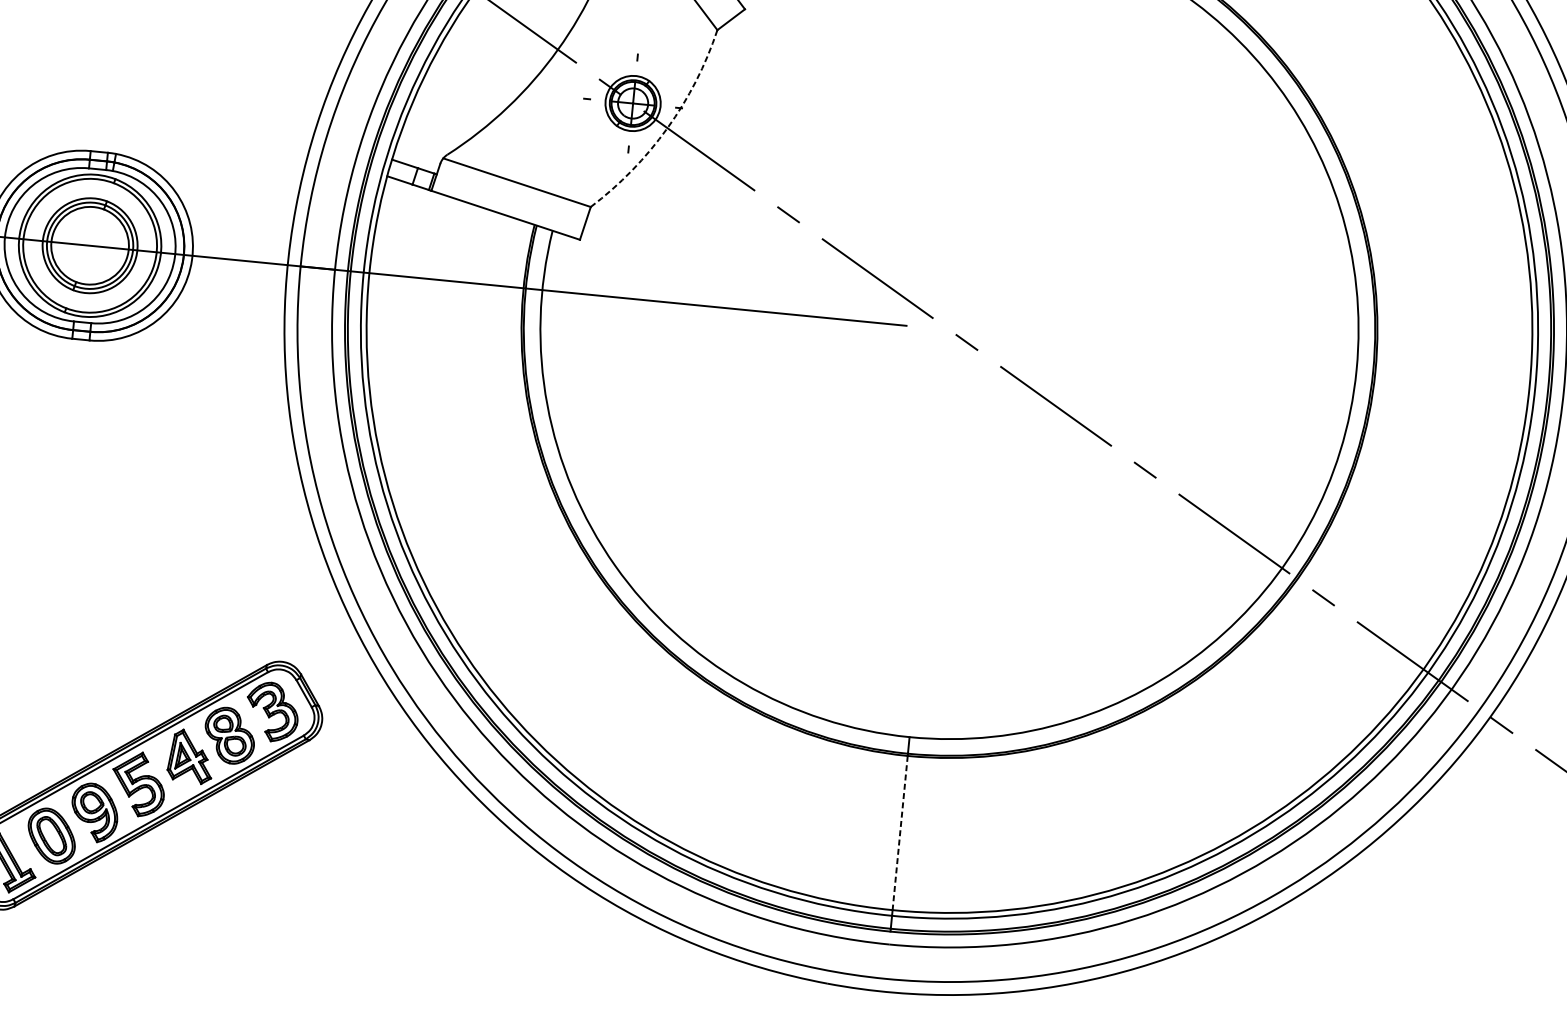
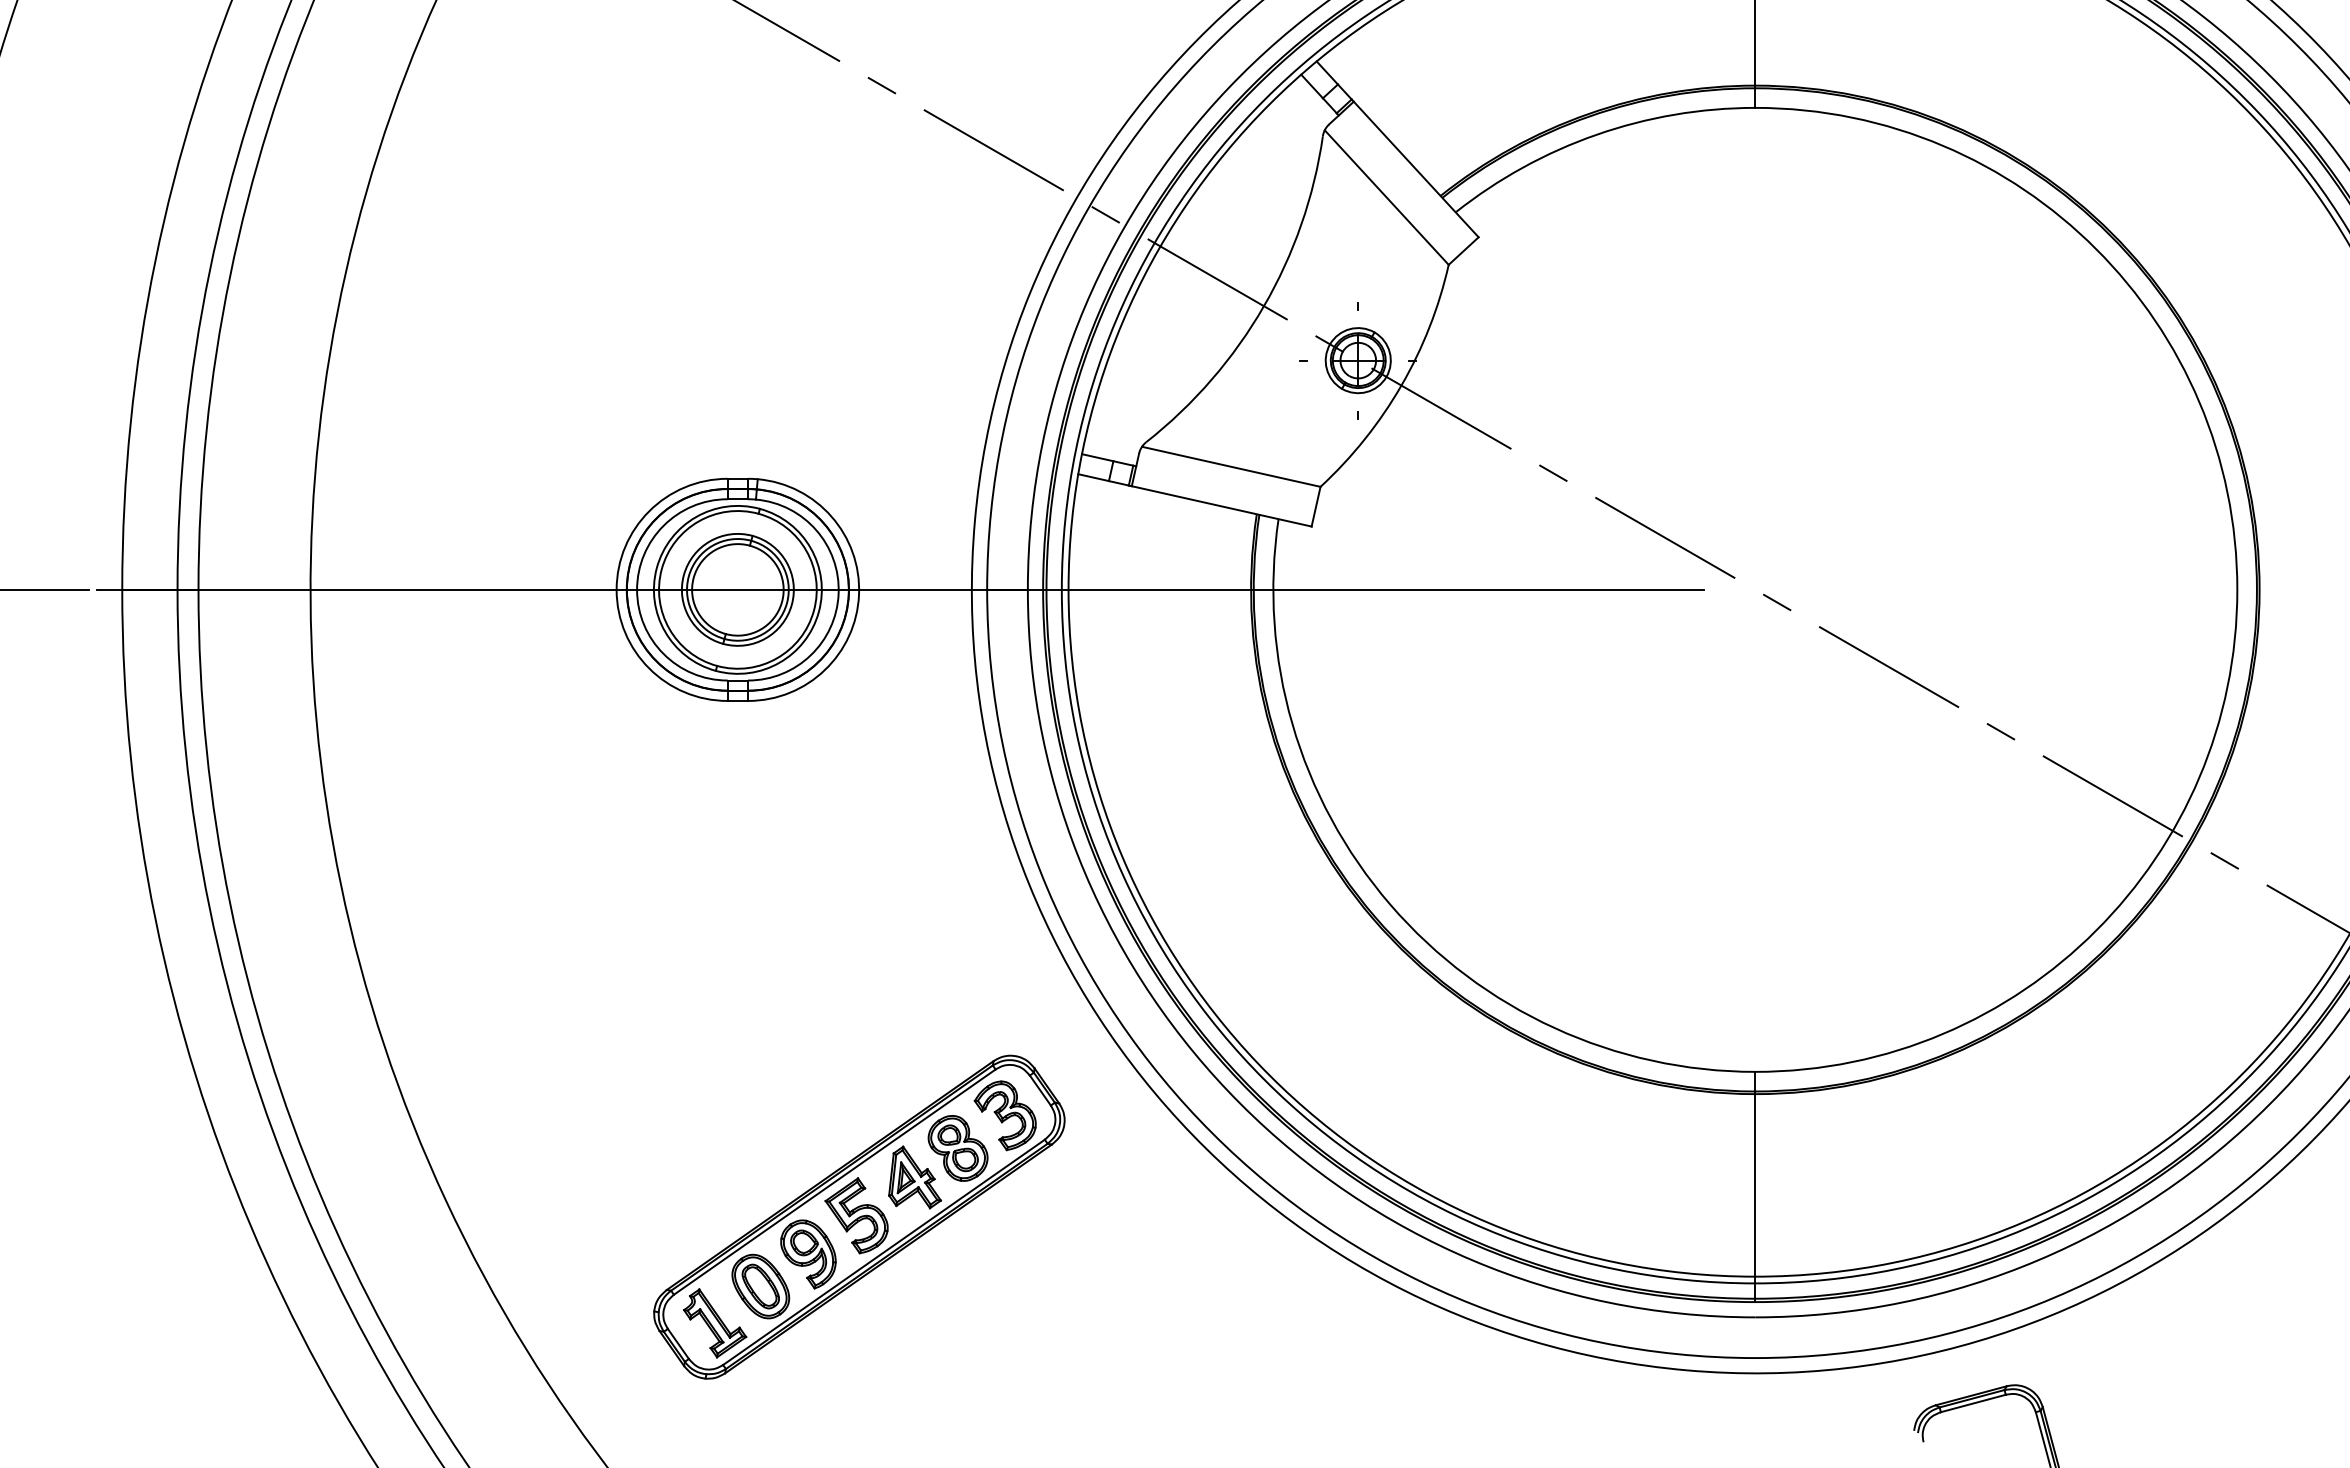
arc: (667, 128) -> (1401, 385), dashed -> solid
line: (900, 833) -> (1755, 1185), dashed -> solid

